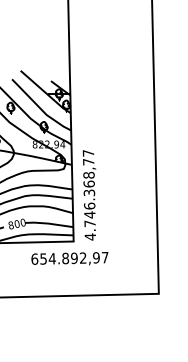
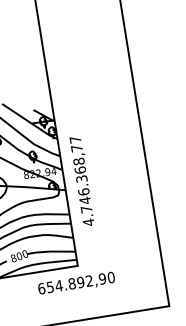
text: (89, 195) -> (82, 181), moved
text: (104, 257) -> (110, 277), 654.892,97 -> 654.892,90

